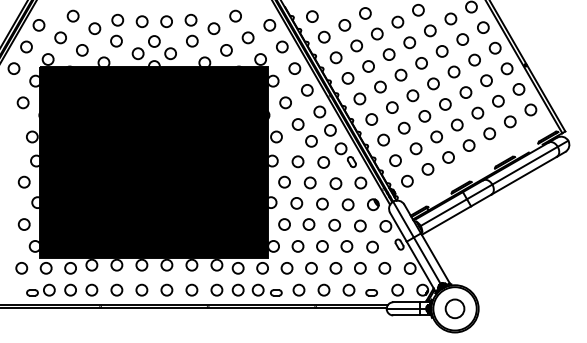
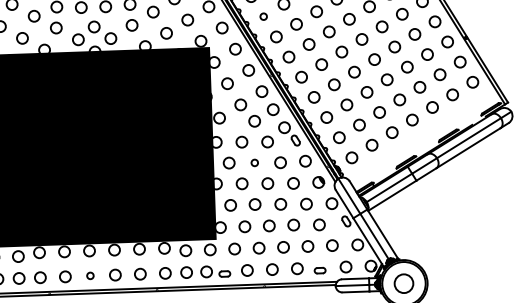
circle: (323, 36) -> (263, 16), size x0.6
circle: (309, 182) -> (254, 162), size x0.6
circle: (141, 289) -> (89, 275), size x0.6

